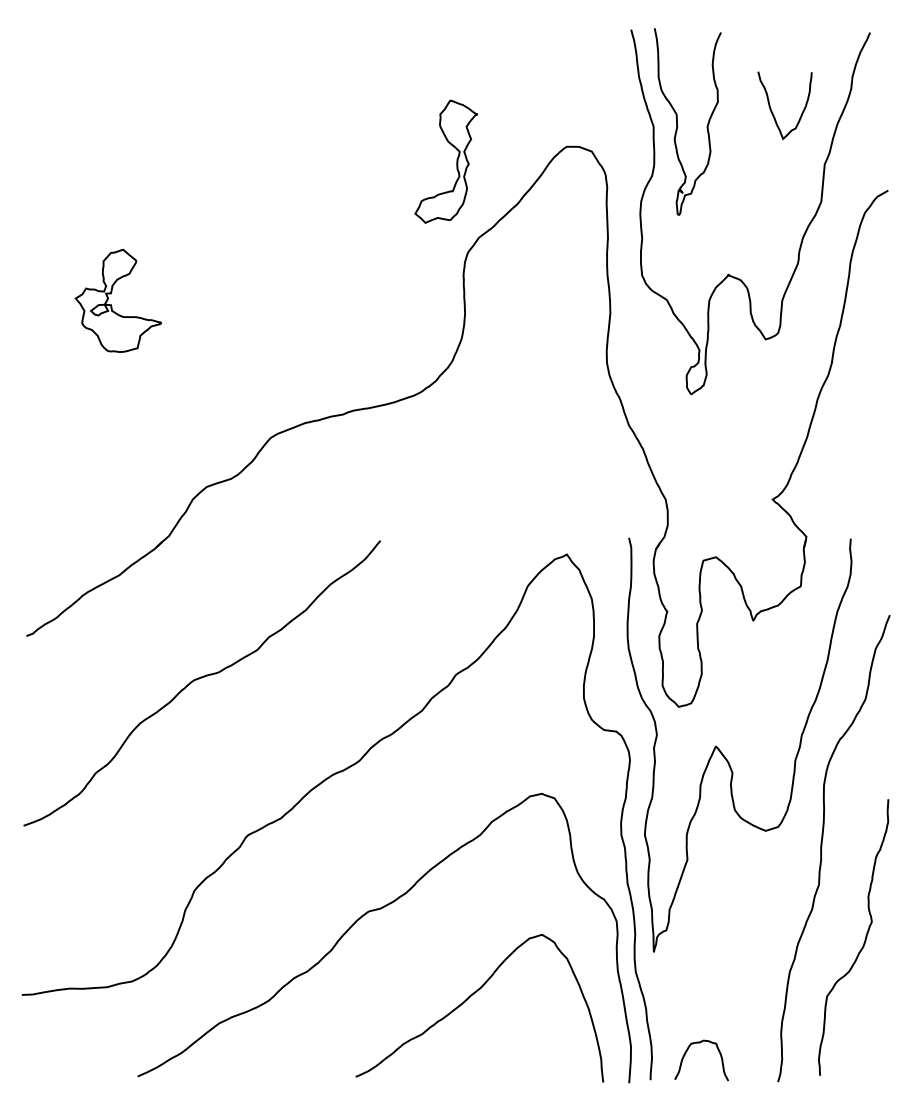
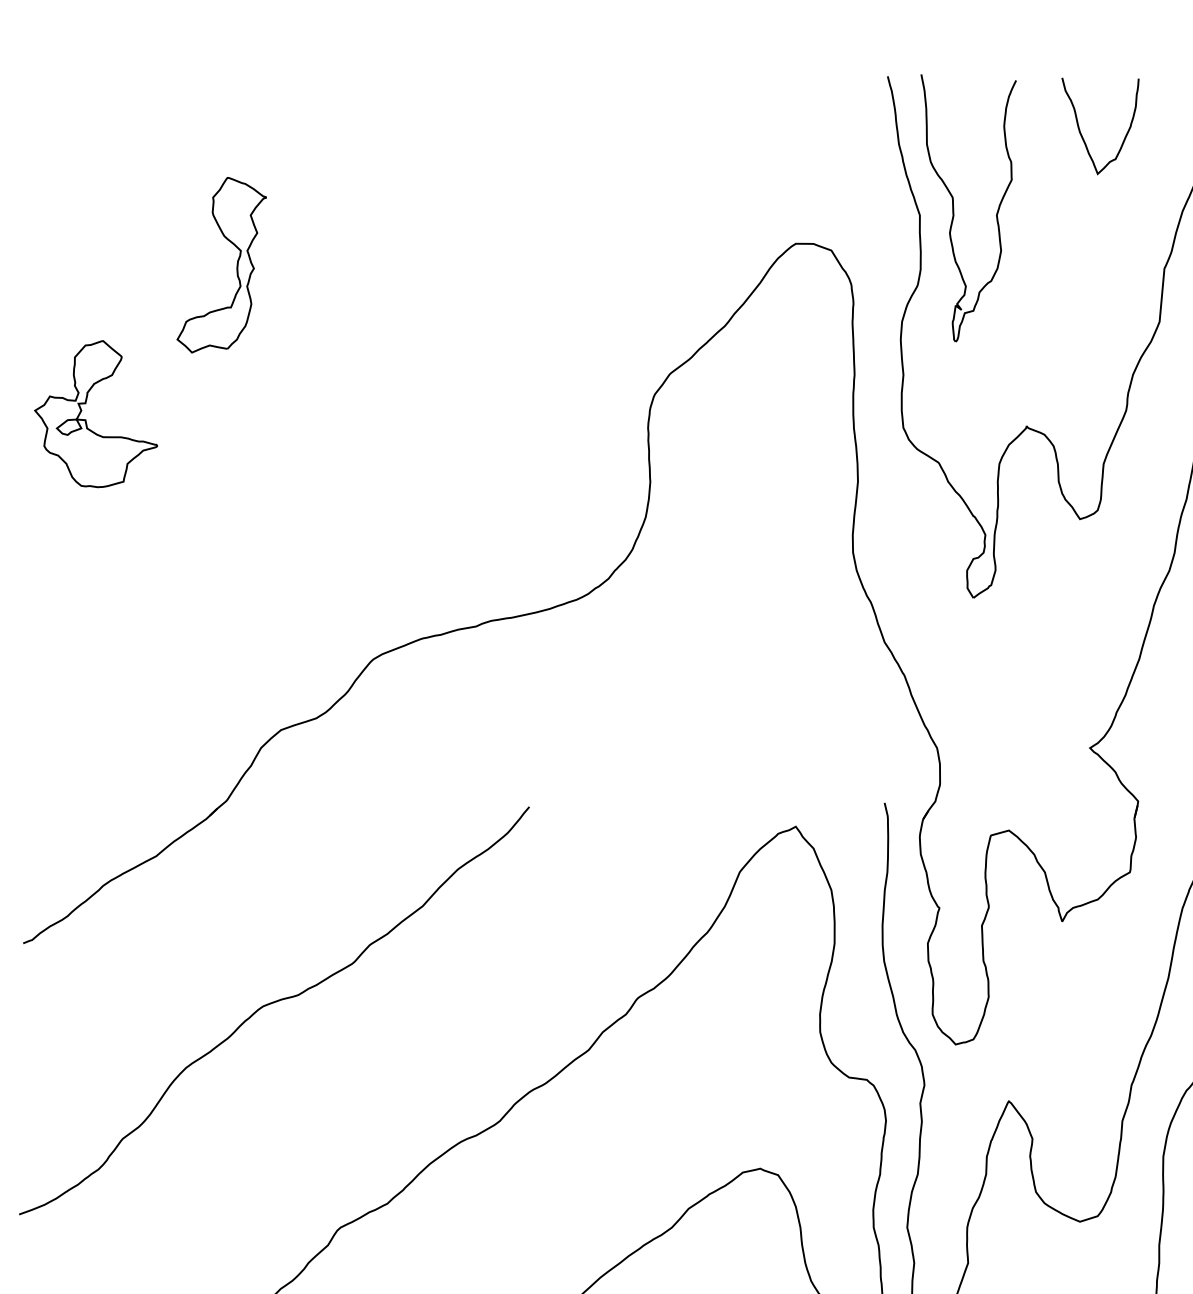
curve: (771, 108) -> (1081, 130), moved
part: (456, 161) -> (236, 264), moved
part: (111, 304) -> (86, 419), moved

